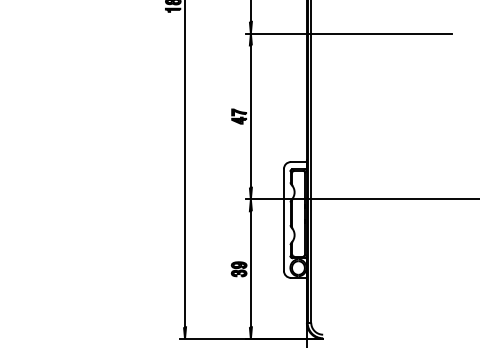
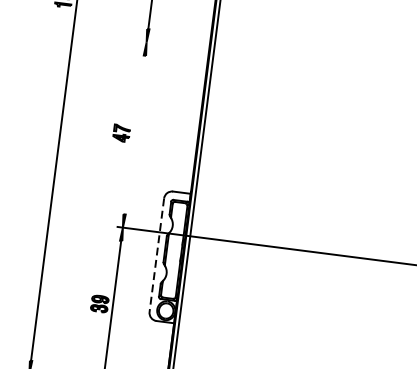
line: (349, 33) -> (256, 56), removed
line: (250, 116) -> (134, 134), removed
line: (283, 219) -> (156, 254), solid -> dashed

